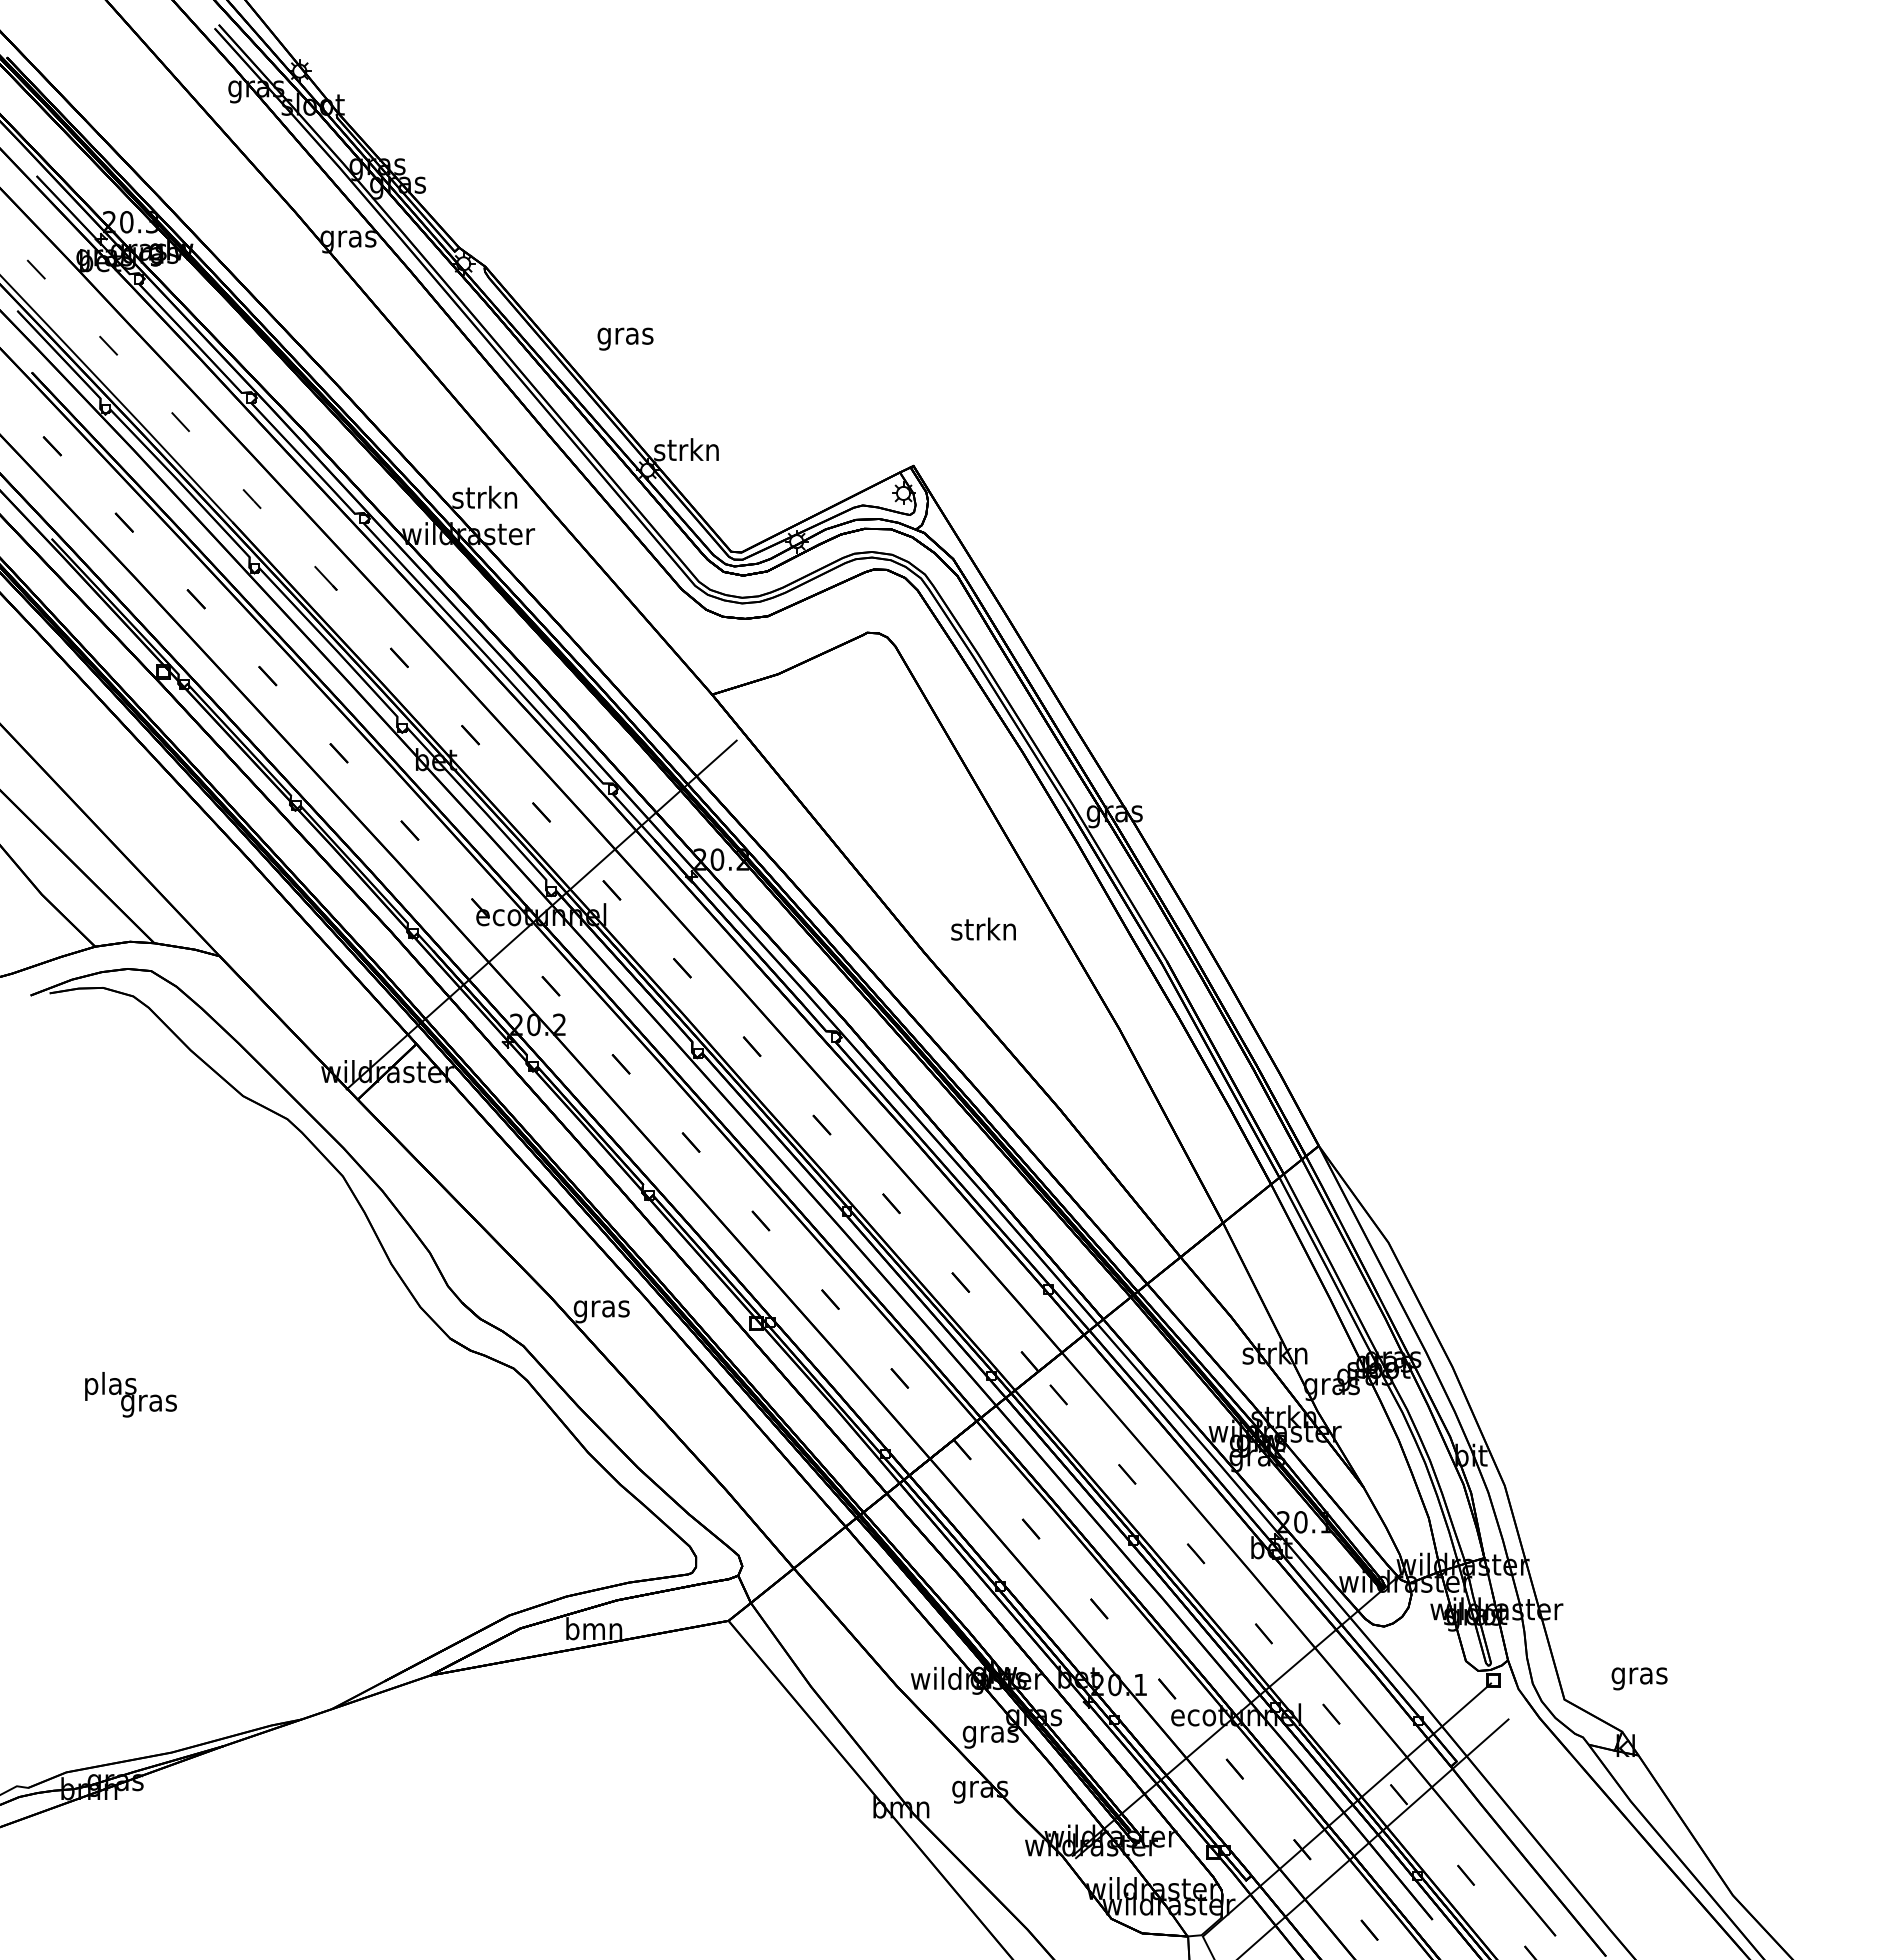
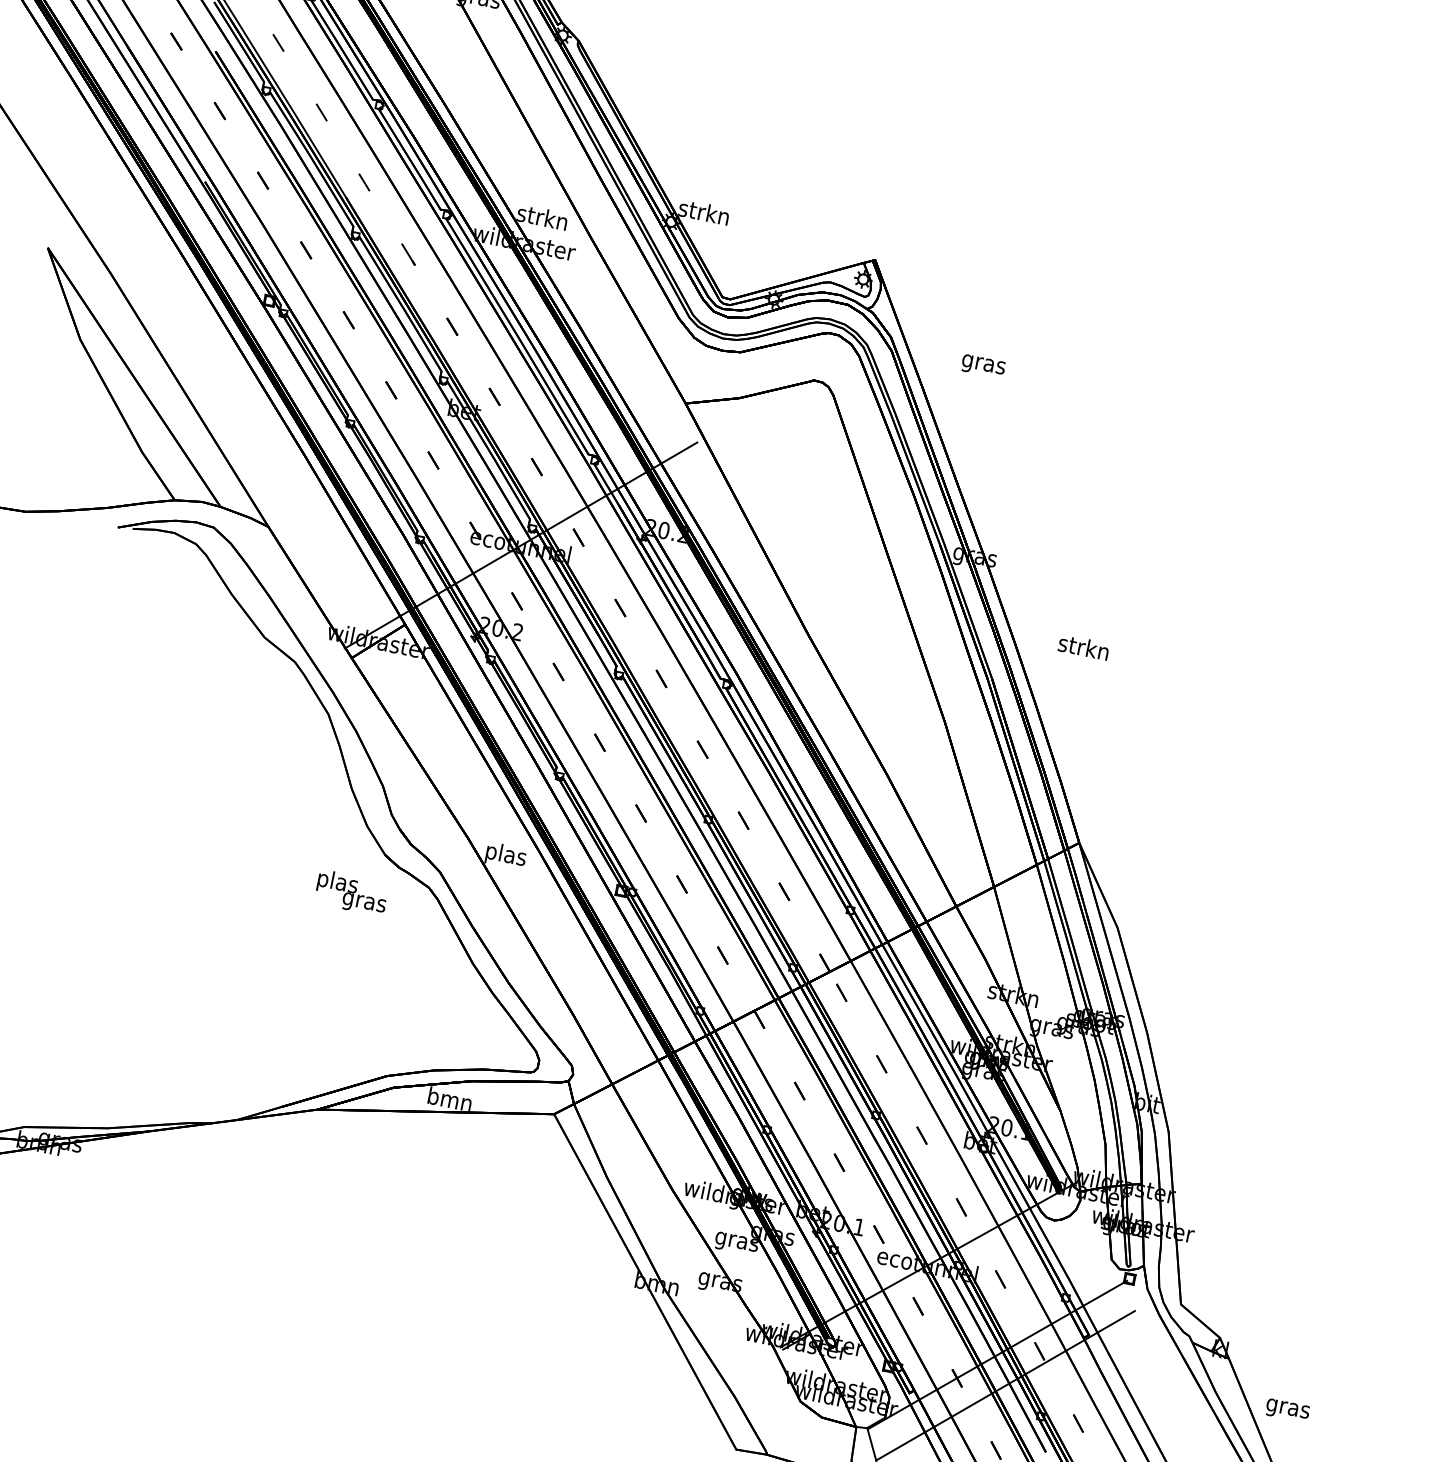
text: (625, 338) -> (983, 366), moved
text: (983, 928) -> (1083, 646), moved
text: (601, 1308) -> (505, 855), gras -> plas
text: (130, 1394) -> (351, 892), moved
text: (1639, 1678) -> (1287, 1410), moved

